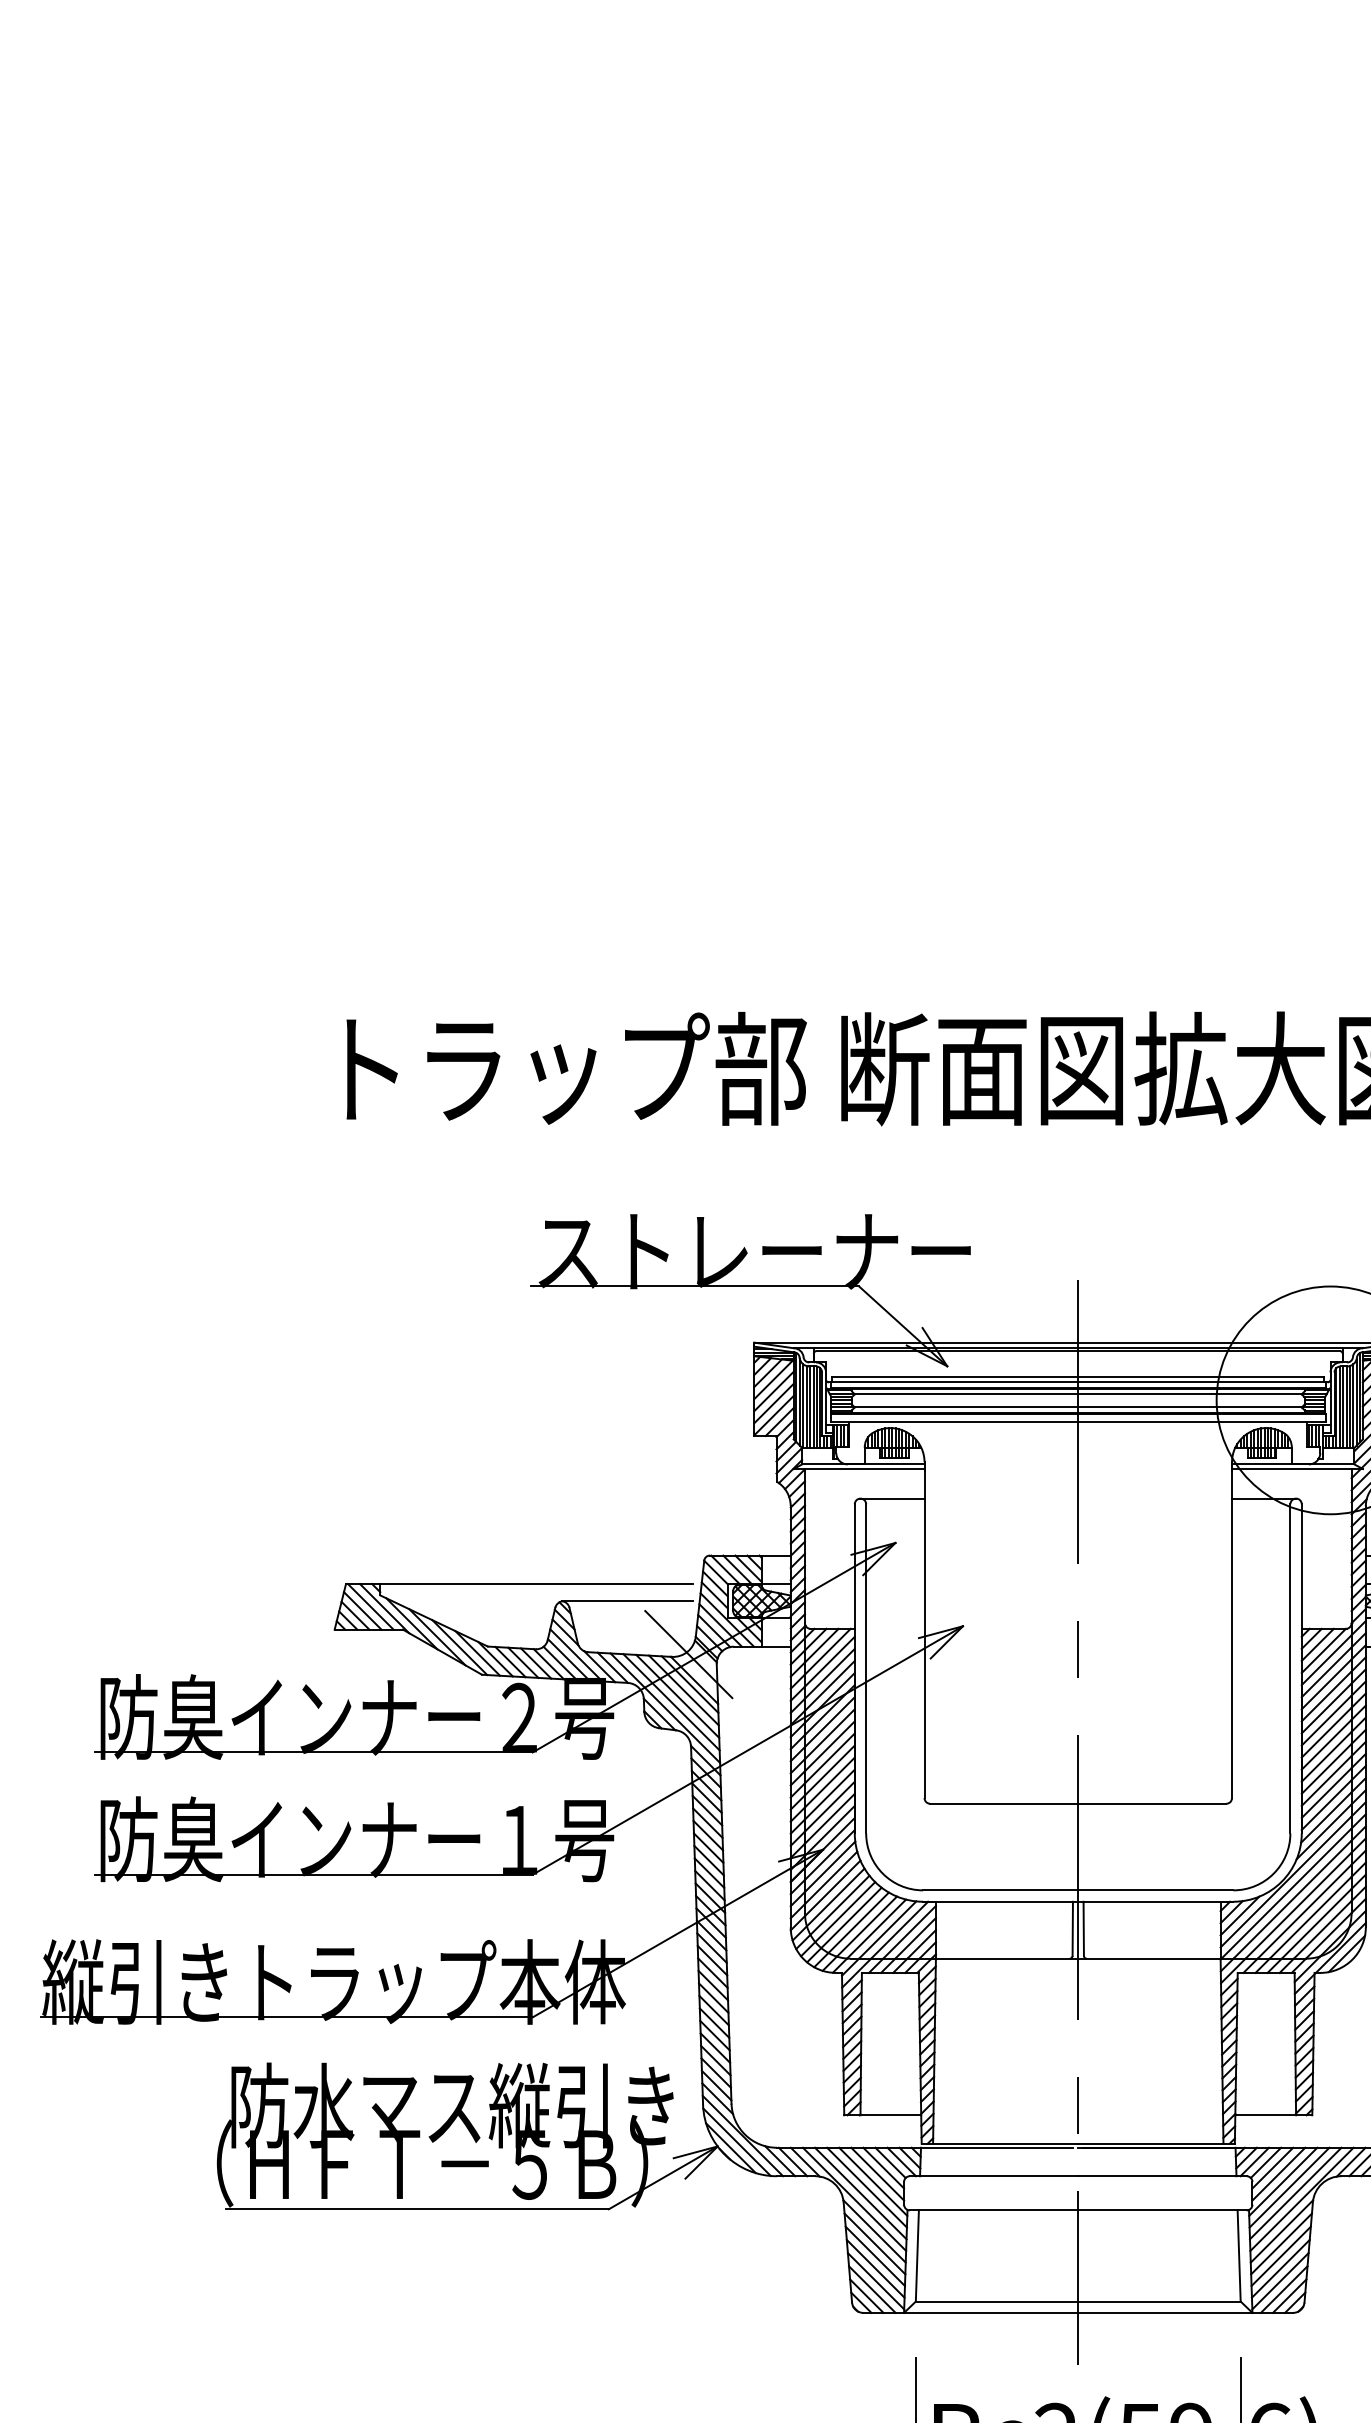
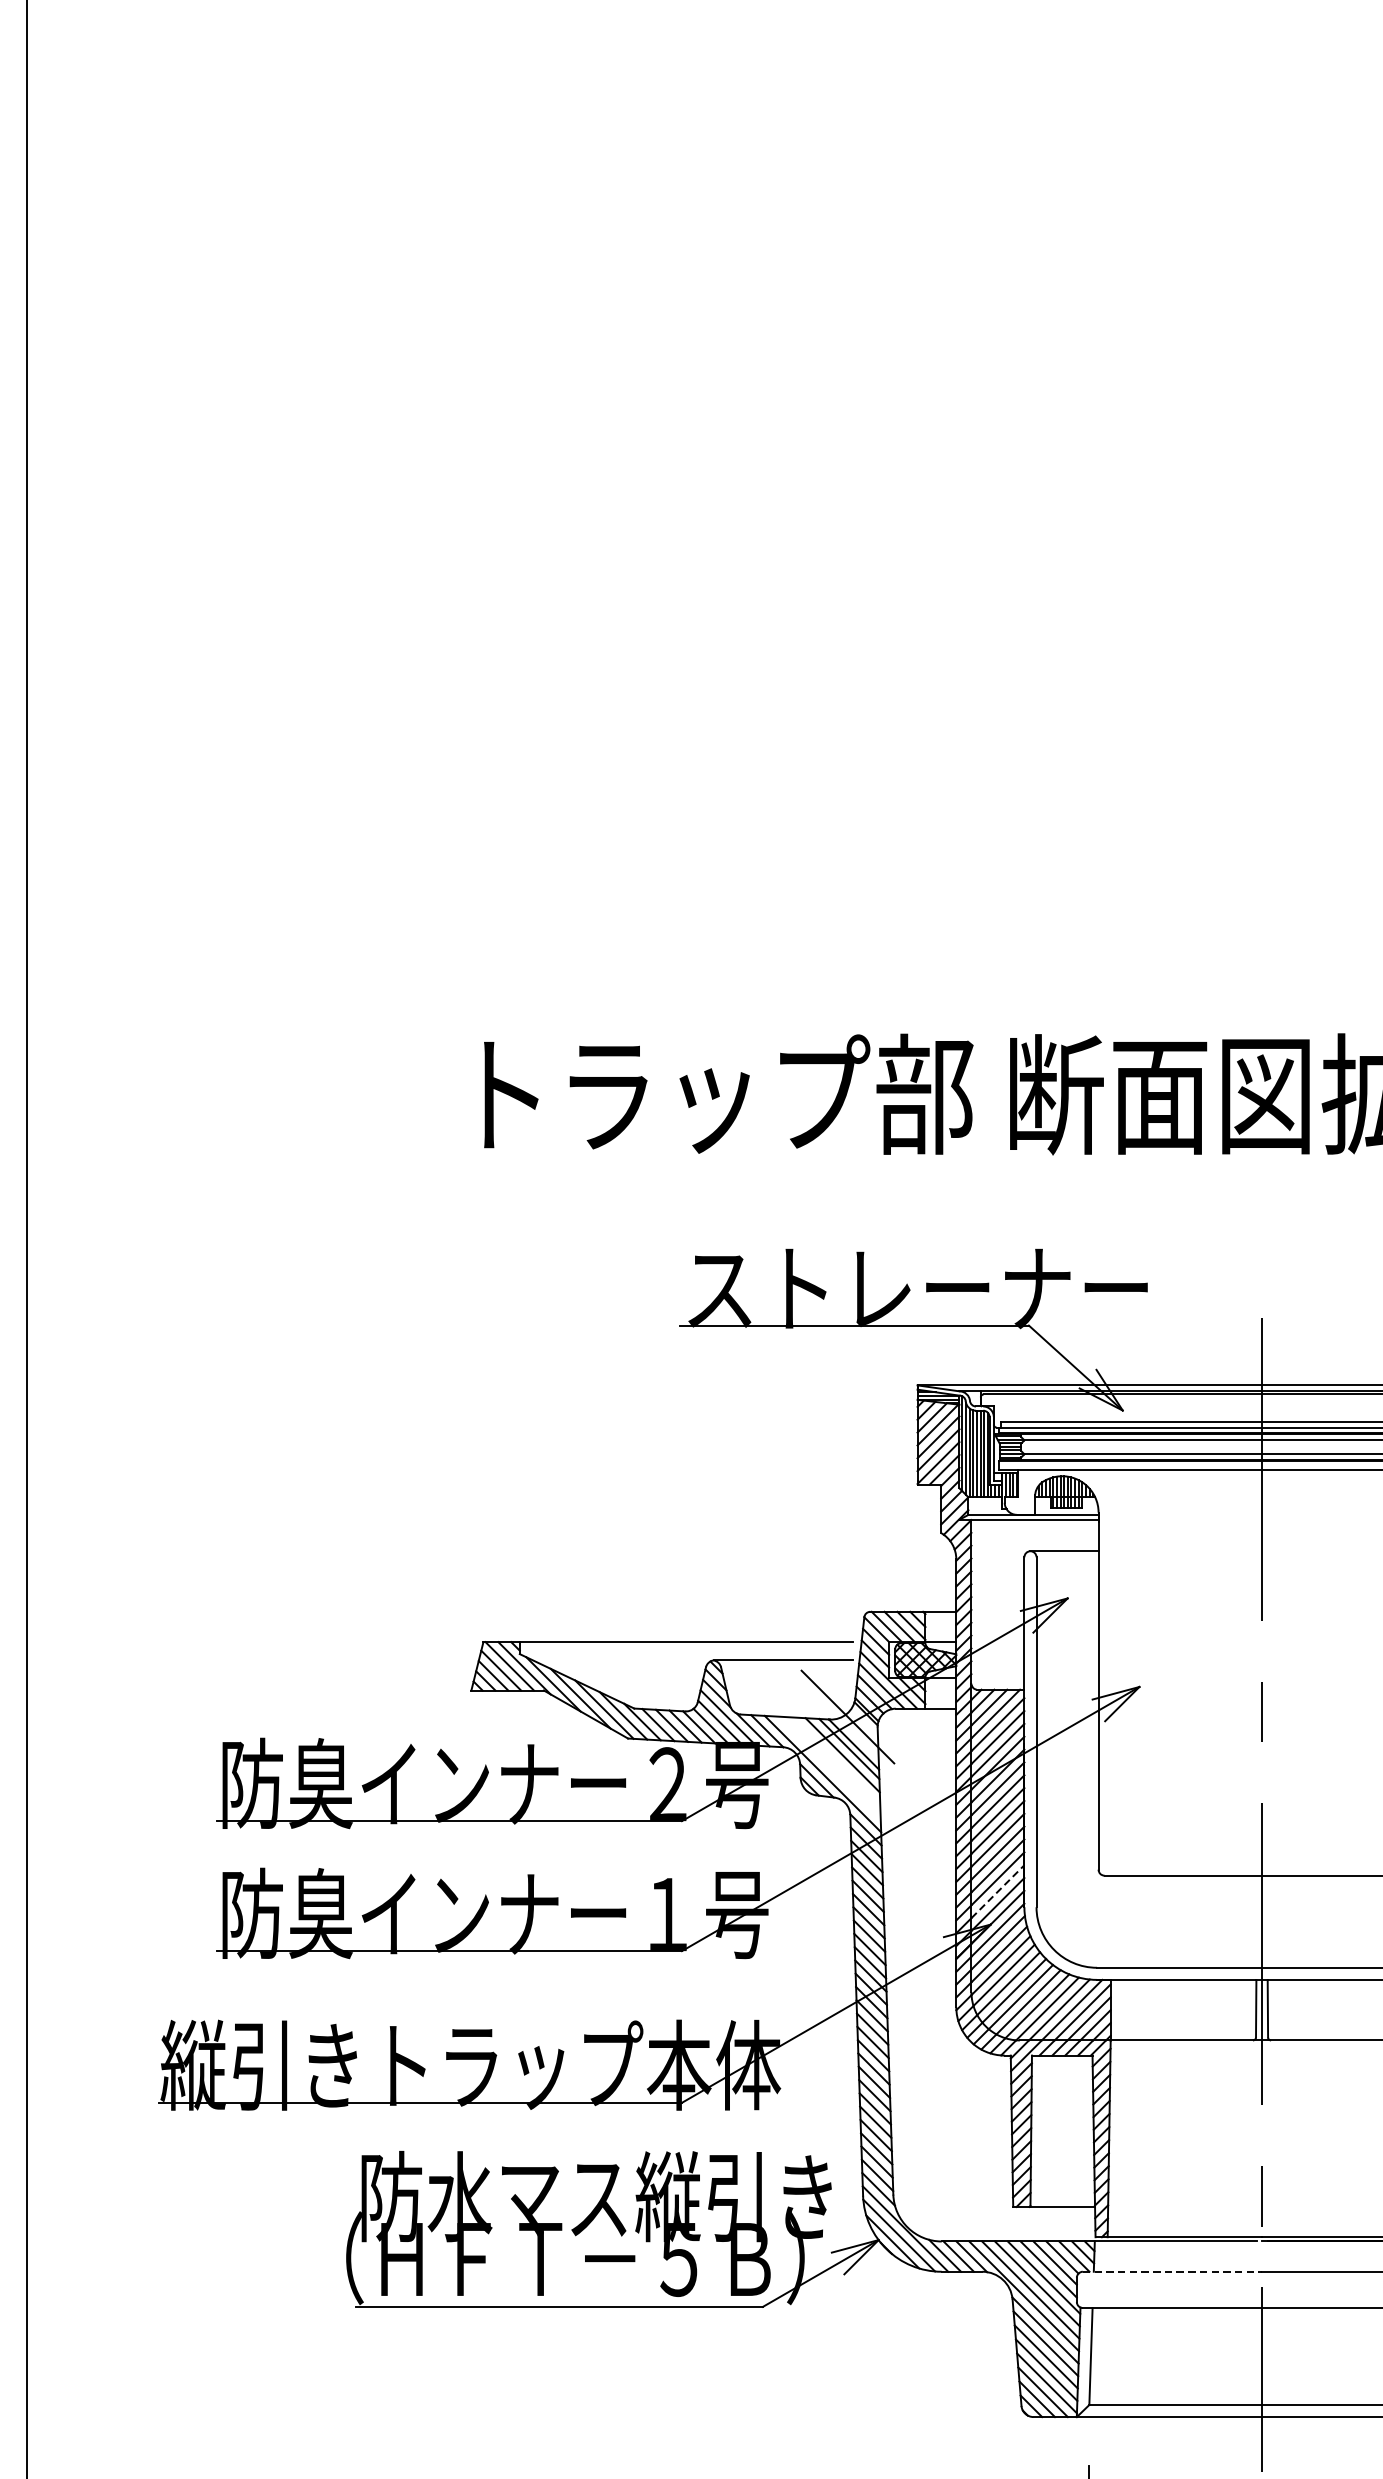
line: (677, 1695) -> (835, 1760), removed
line: (671, 1702) -> (829, 1768), removed
line: (830, 1818) -> (998, 1891), solid -> dashed
line: (994, 2176) -> (1172, 2272), solid -> dashed

